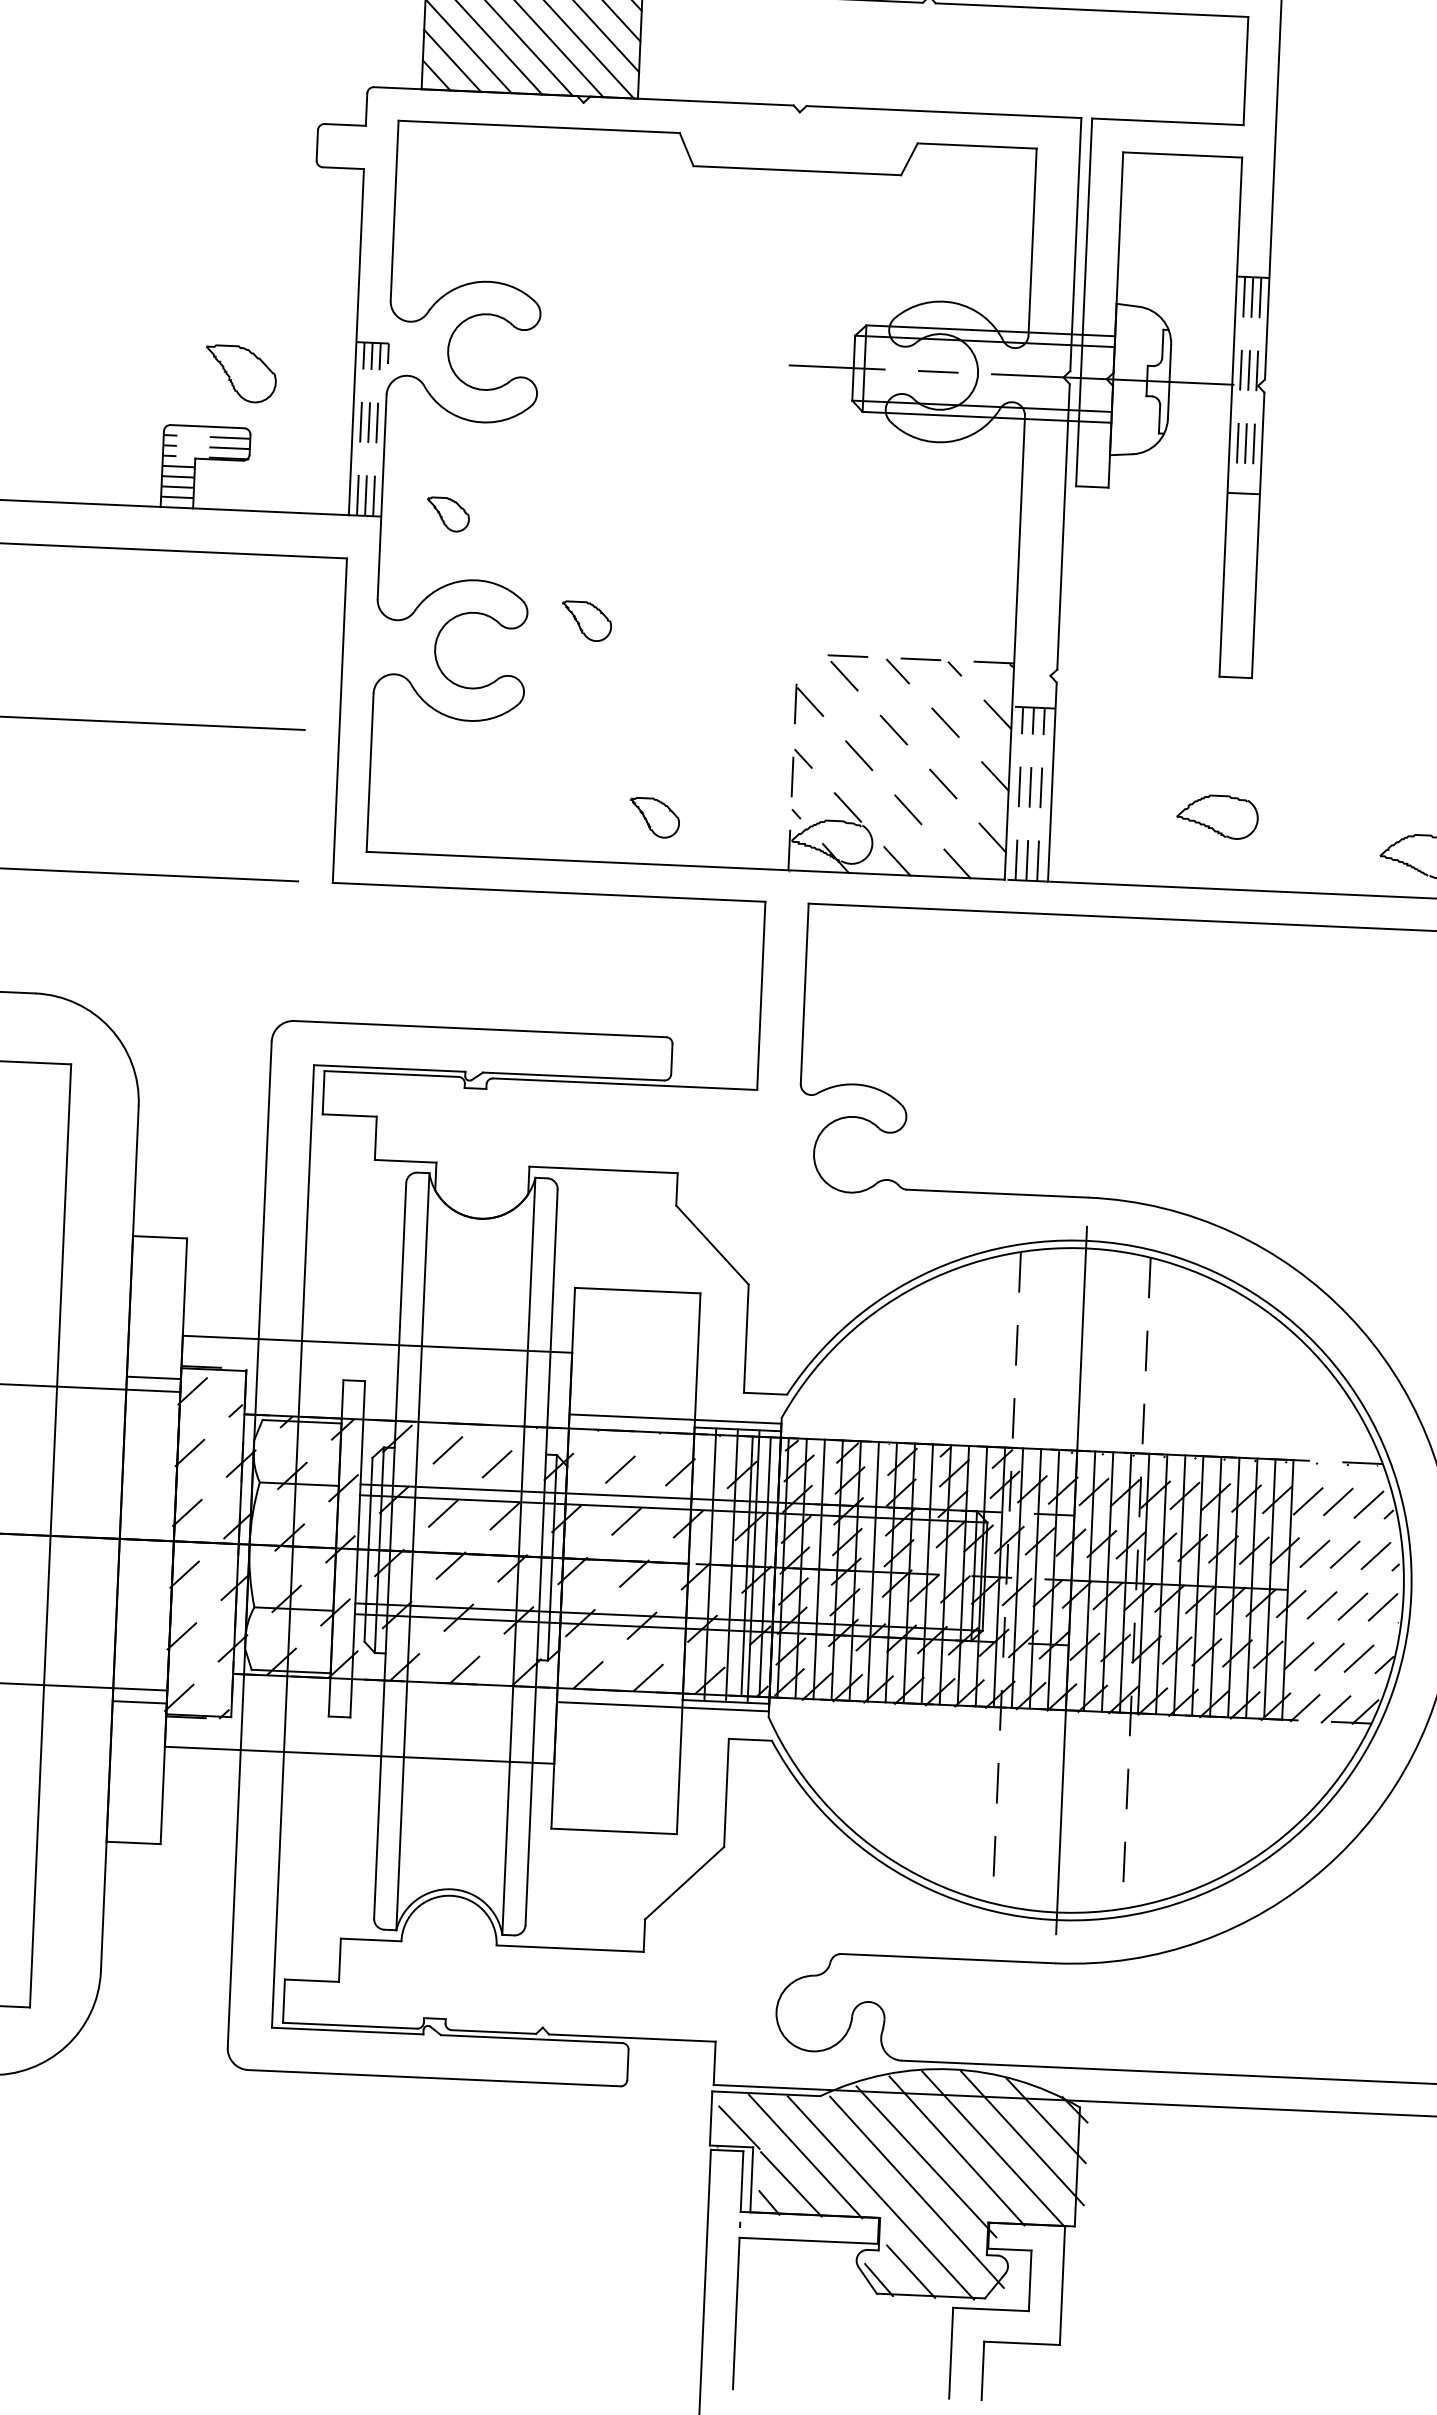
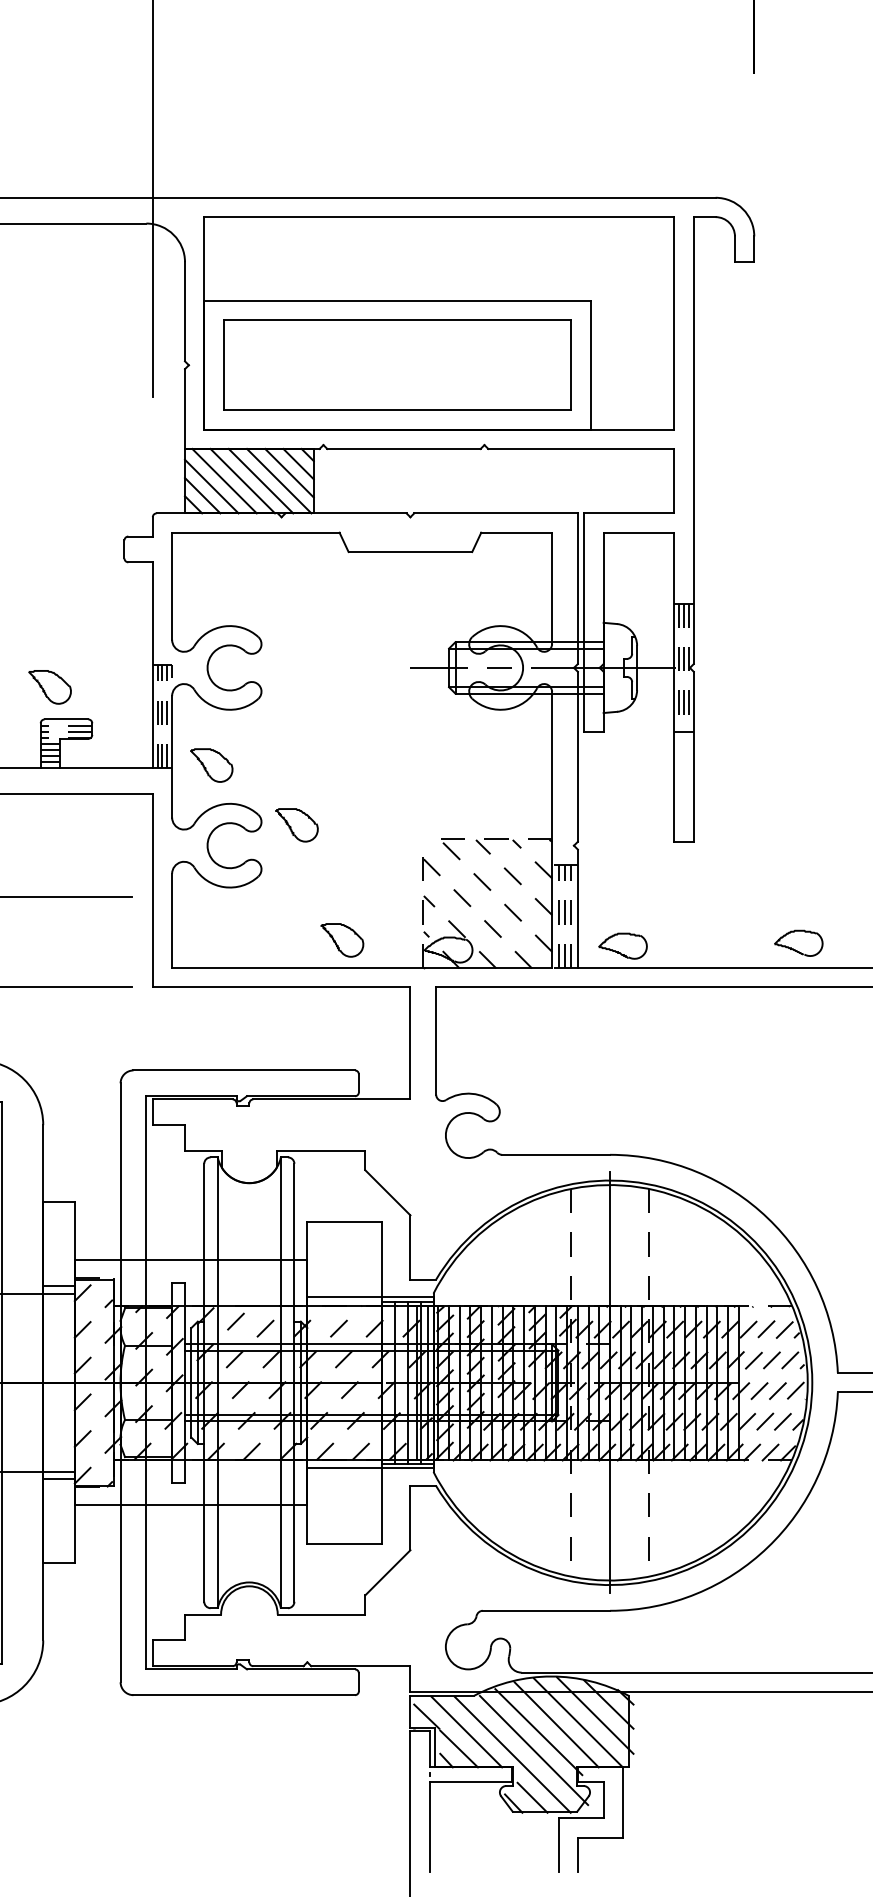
part: (240, 374) -> (49, 687), moved
part: (447, 514) -> (211, 765), size x1.67
part: (585, 621) -> (296, 825), size x1.43
part: (1216, 815) -> (622, 945), moved
part: (654, 818) -> (342, 940), size x1.43

